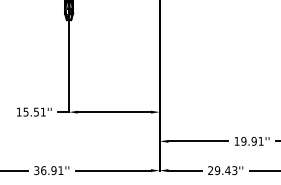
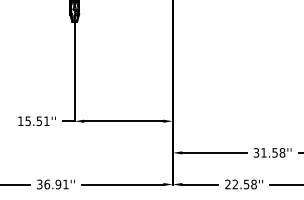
text: (249, 141) -> (269, 152), 19.91'' -> 31.58''
text: (225, 170) -> (244, 184), 29.43'' -> 22.58''

